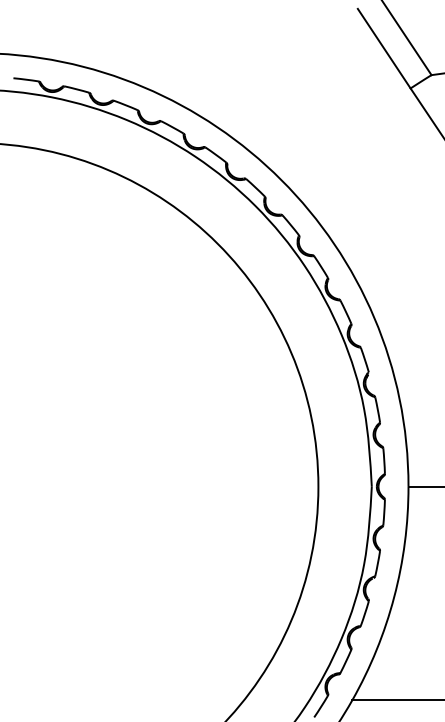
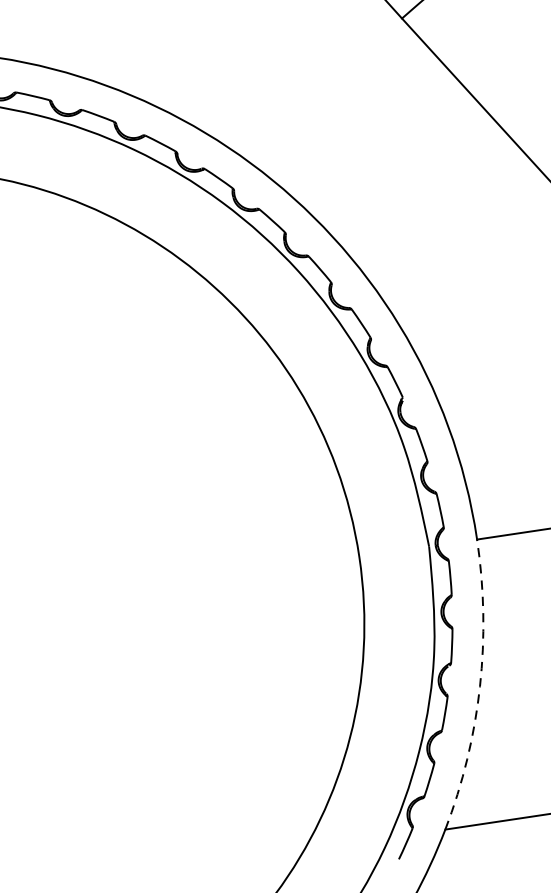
arc: (394, 597) -> (480, 686), solid -> dashed

